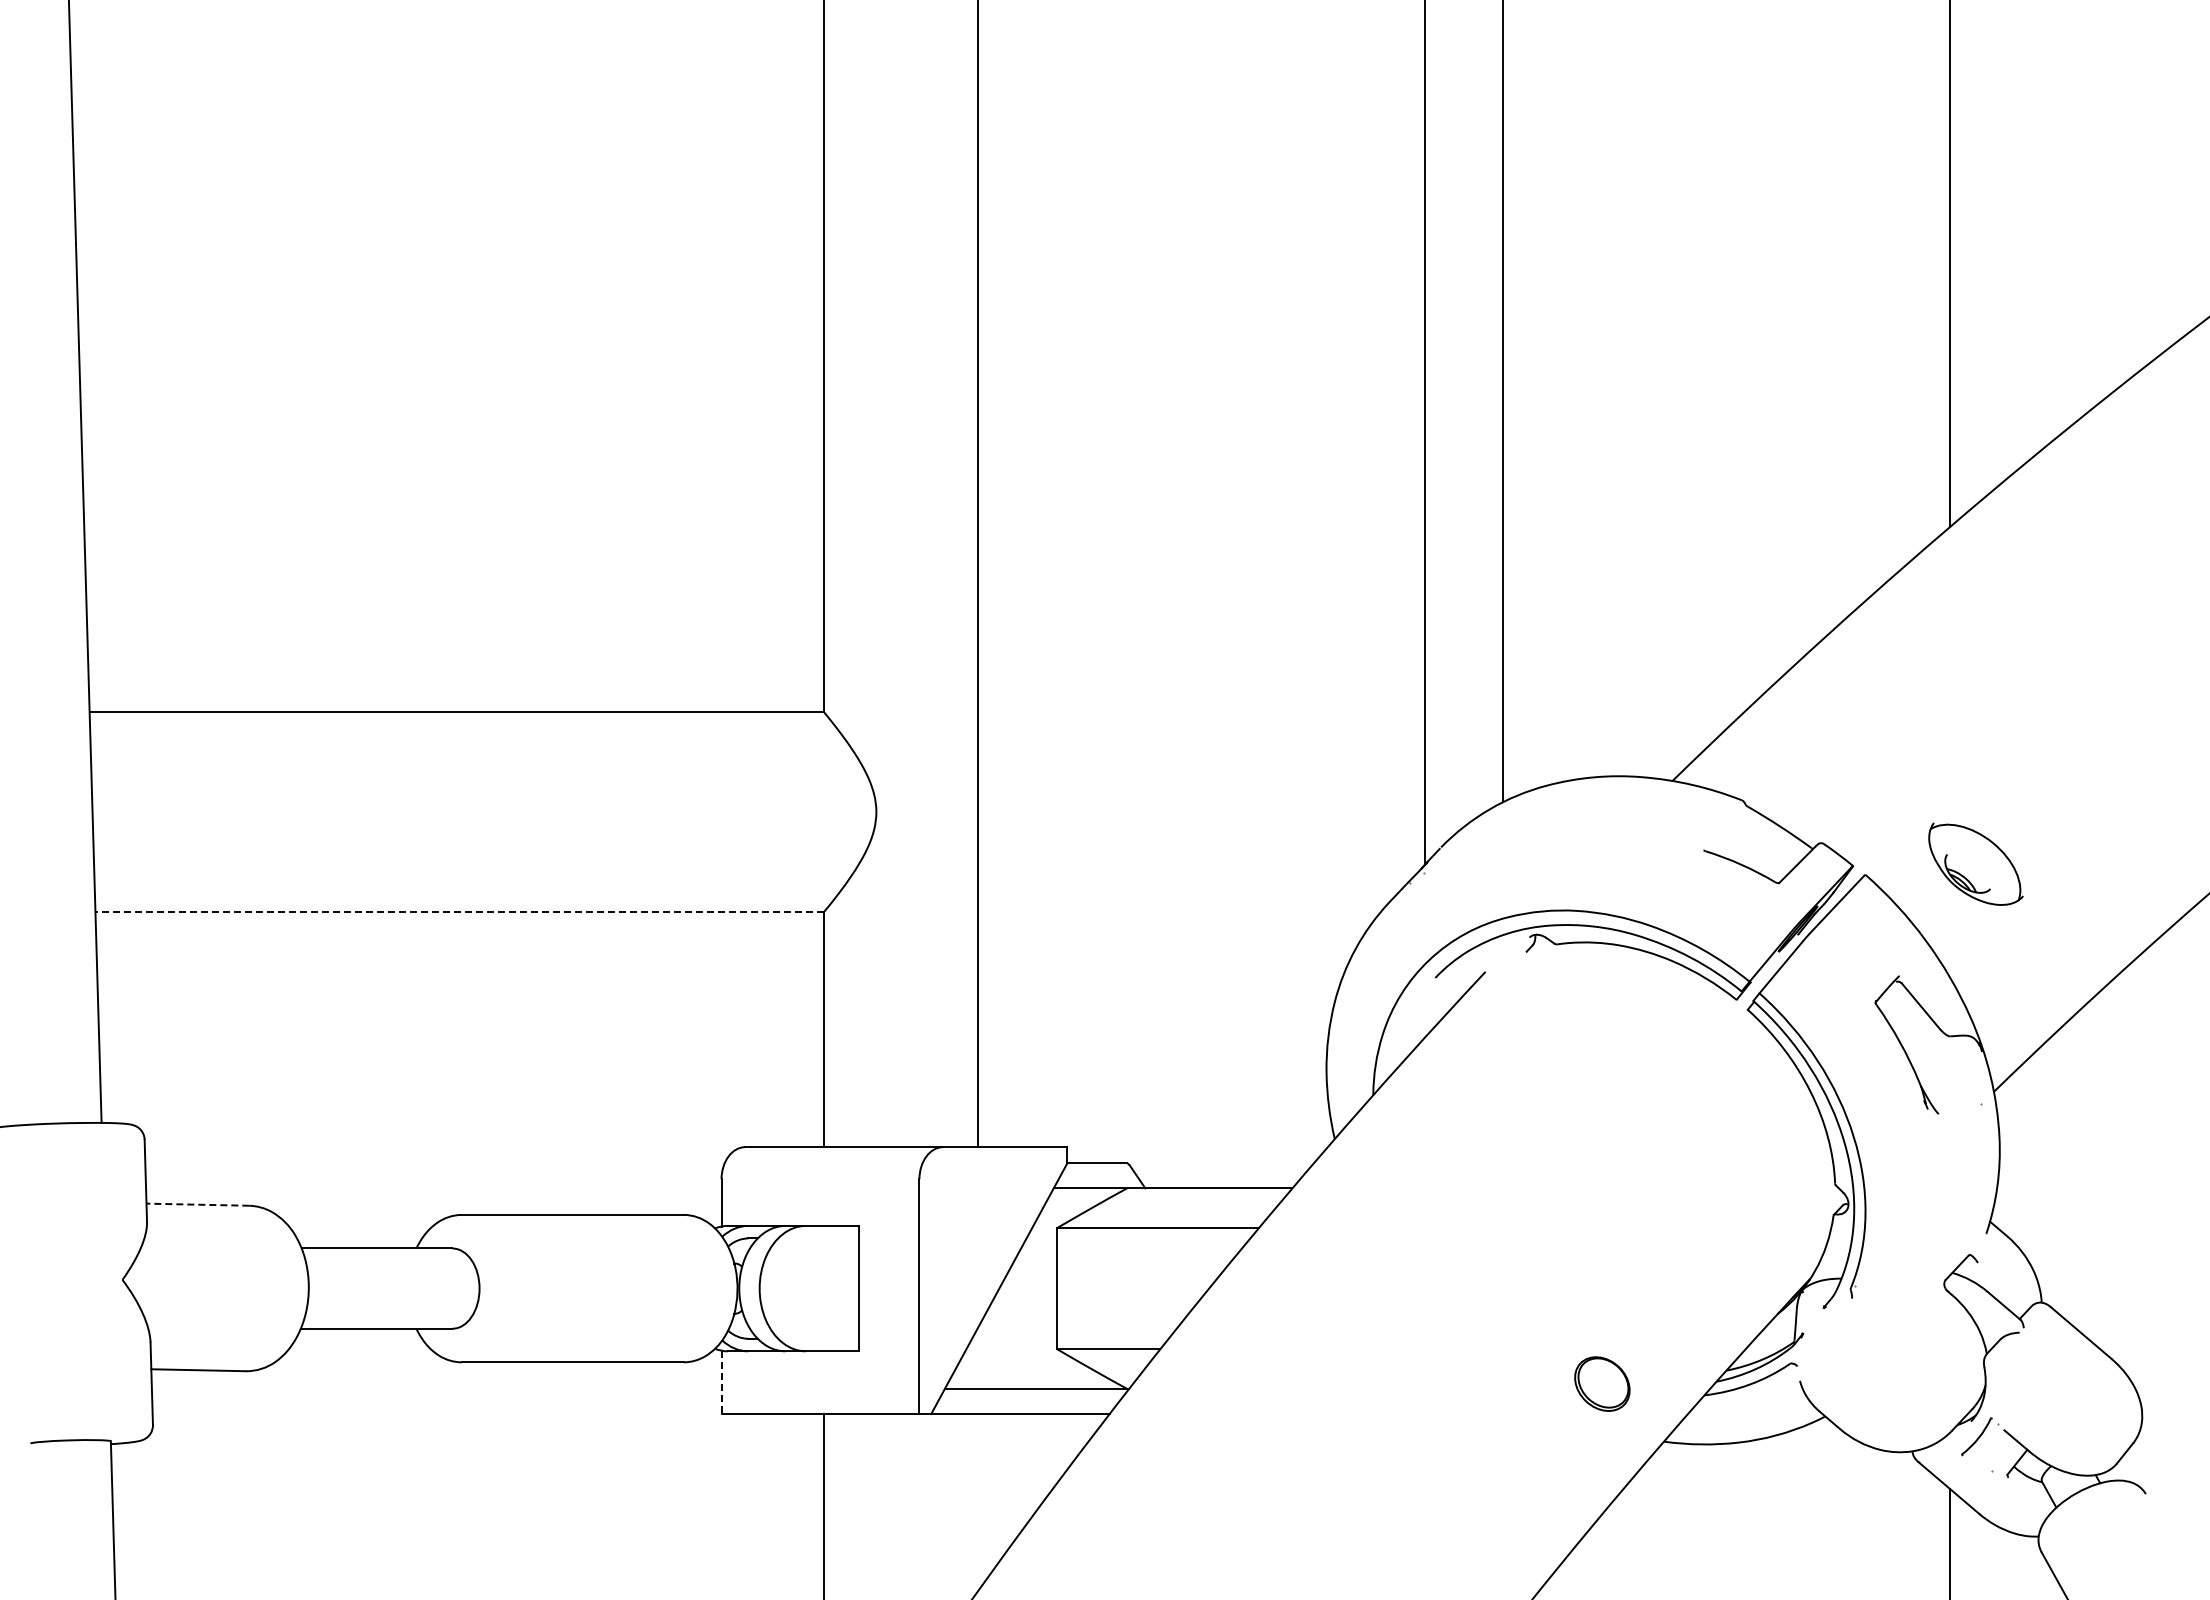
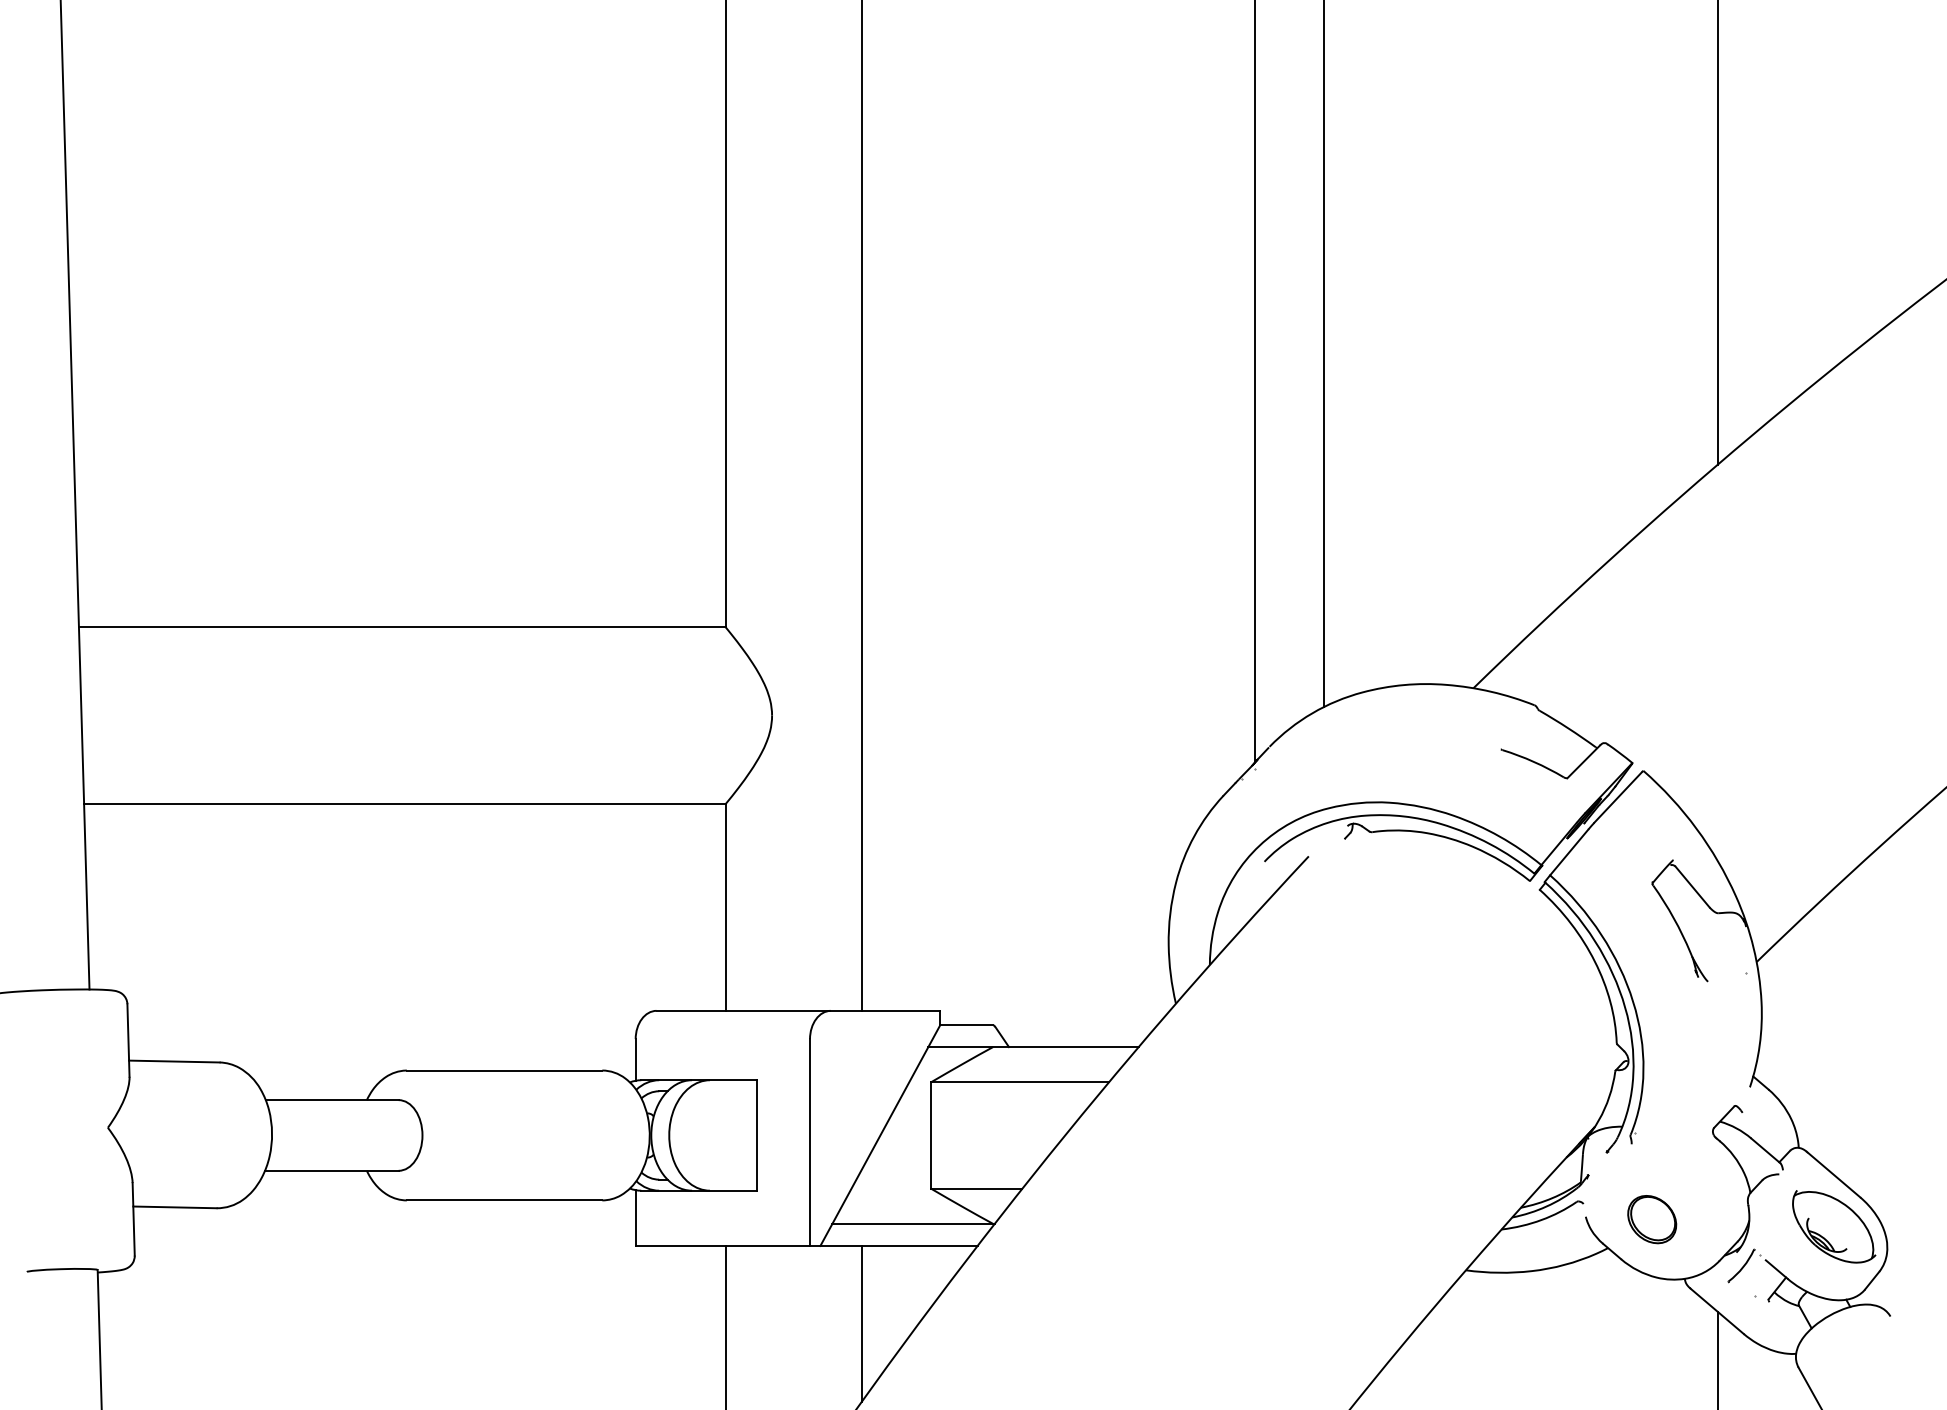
part: (1975, 863) -> (1833, 1226), moved
line: (459, 912) -> (404, 804), dashed -> solid
line: (197, 1204) -> (173, 1061), dashed -> solid
line: (721, 1382) -> (635, 1218), dashed -> solid
part: (1602, 1383) -> (1652, 1219), moved
line: (978, 1502) -> (862, 1323), added

